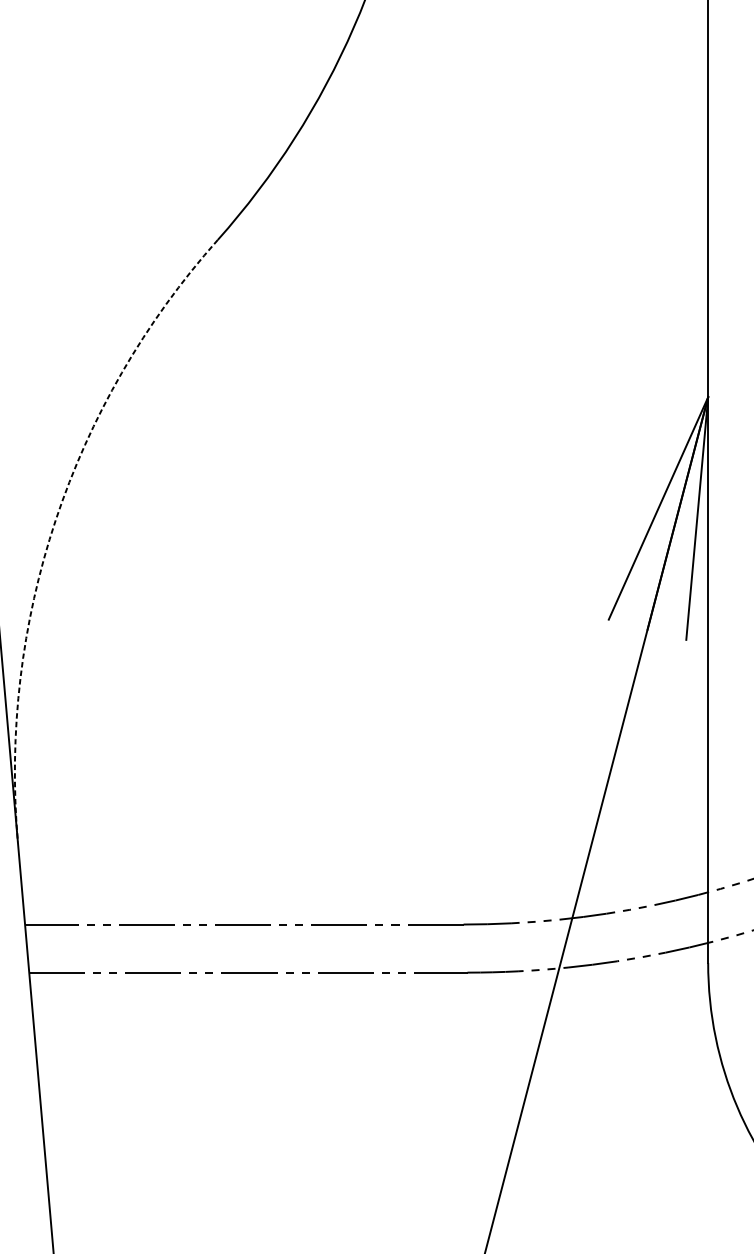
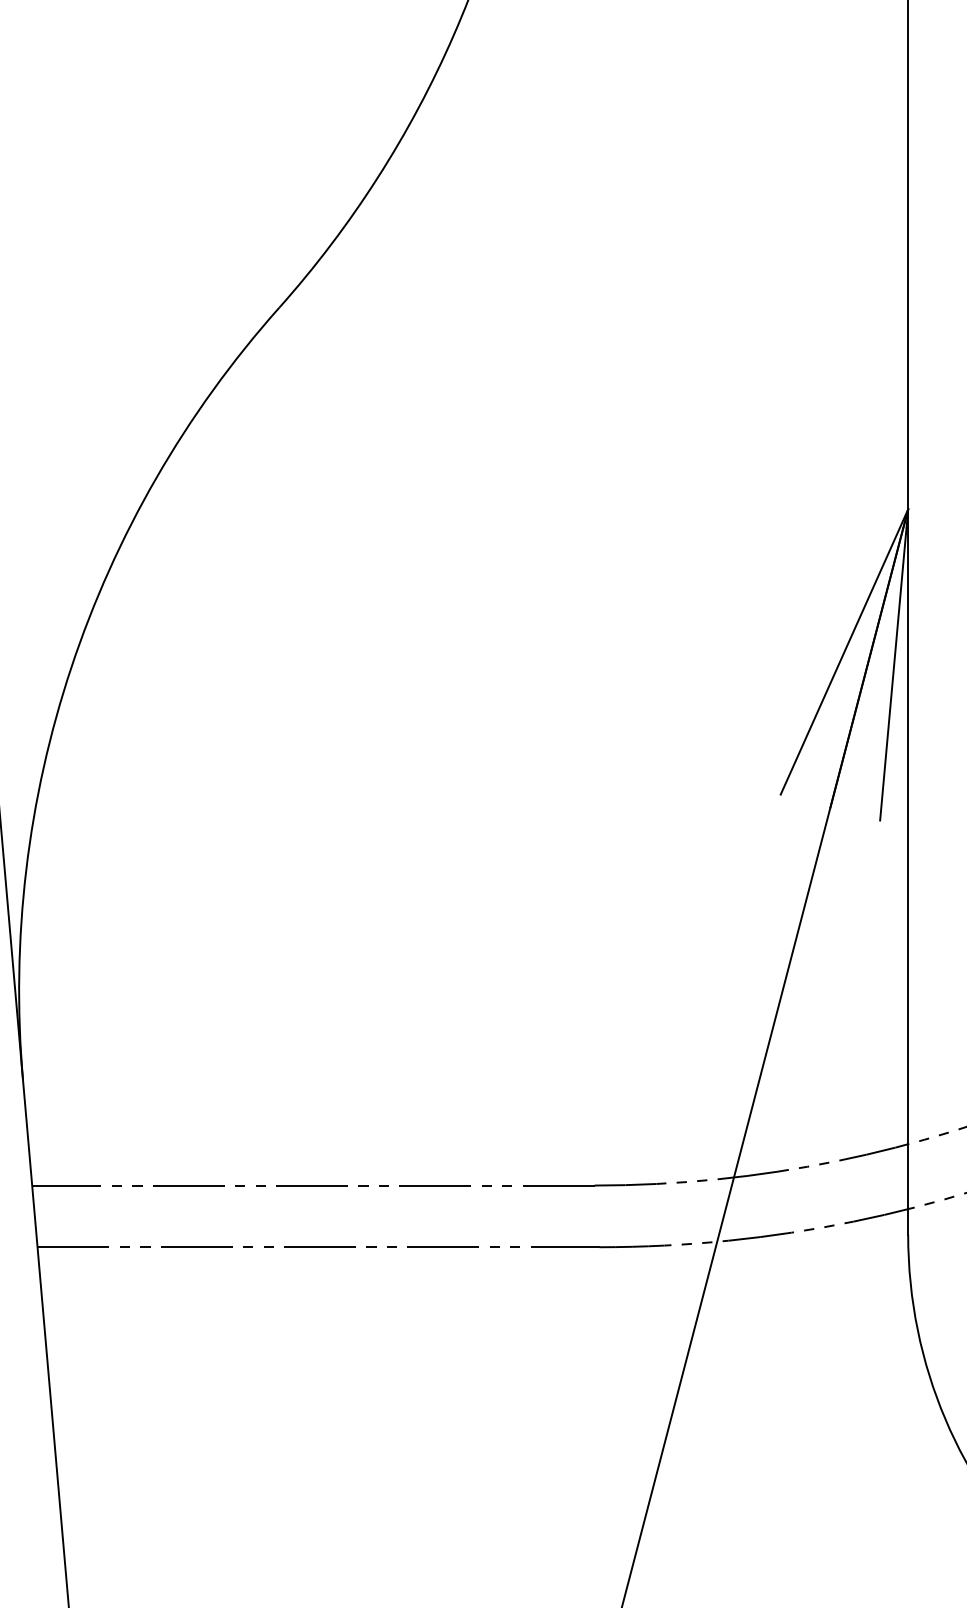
arc: (55, 520) -> (71, 667), dashed -> solid

